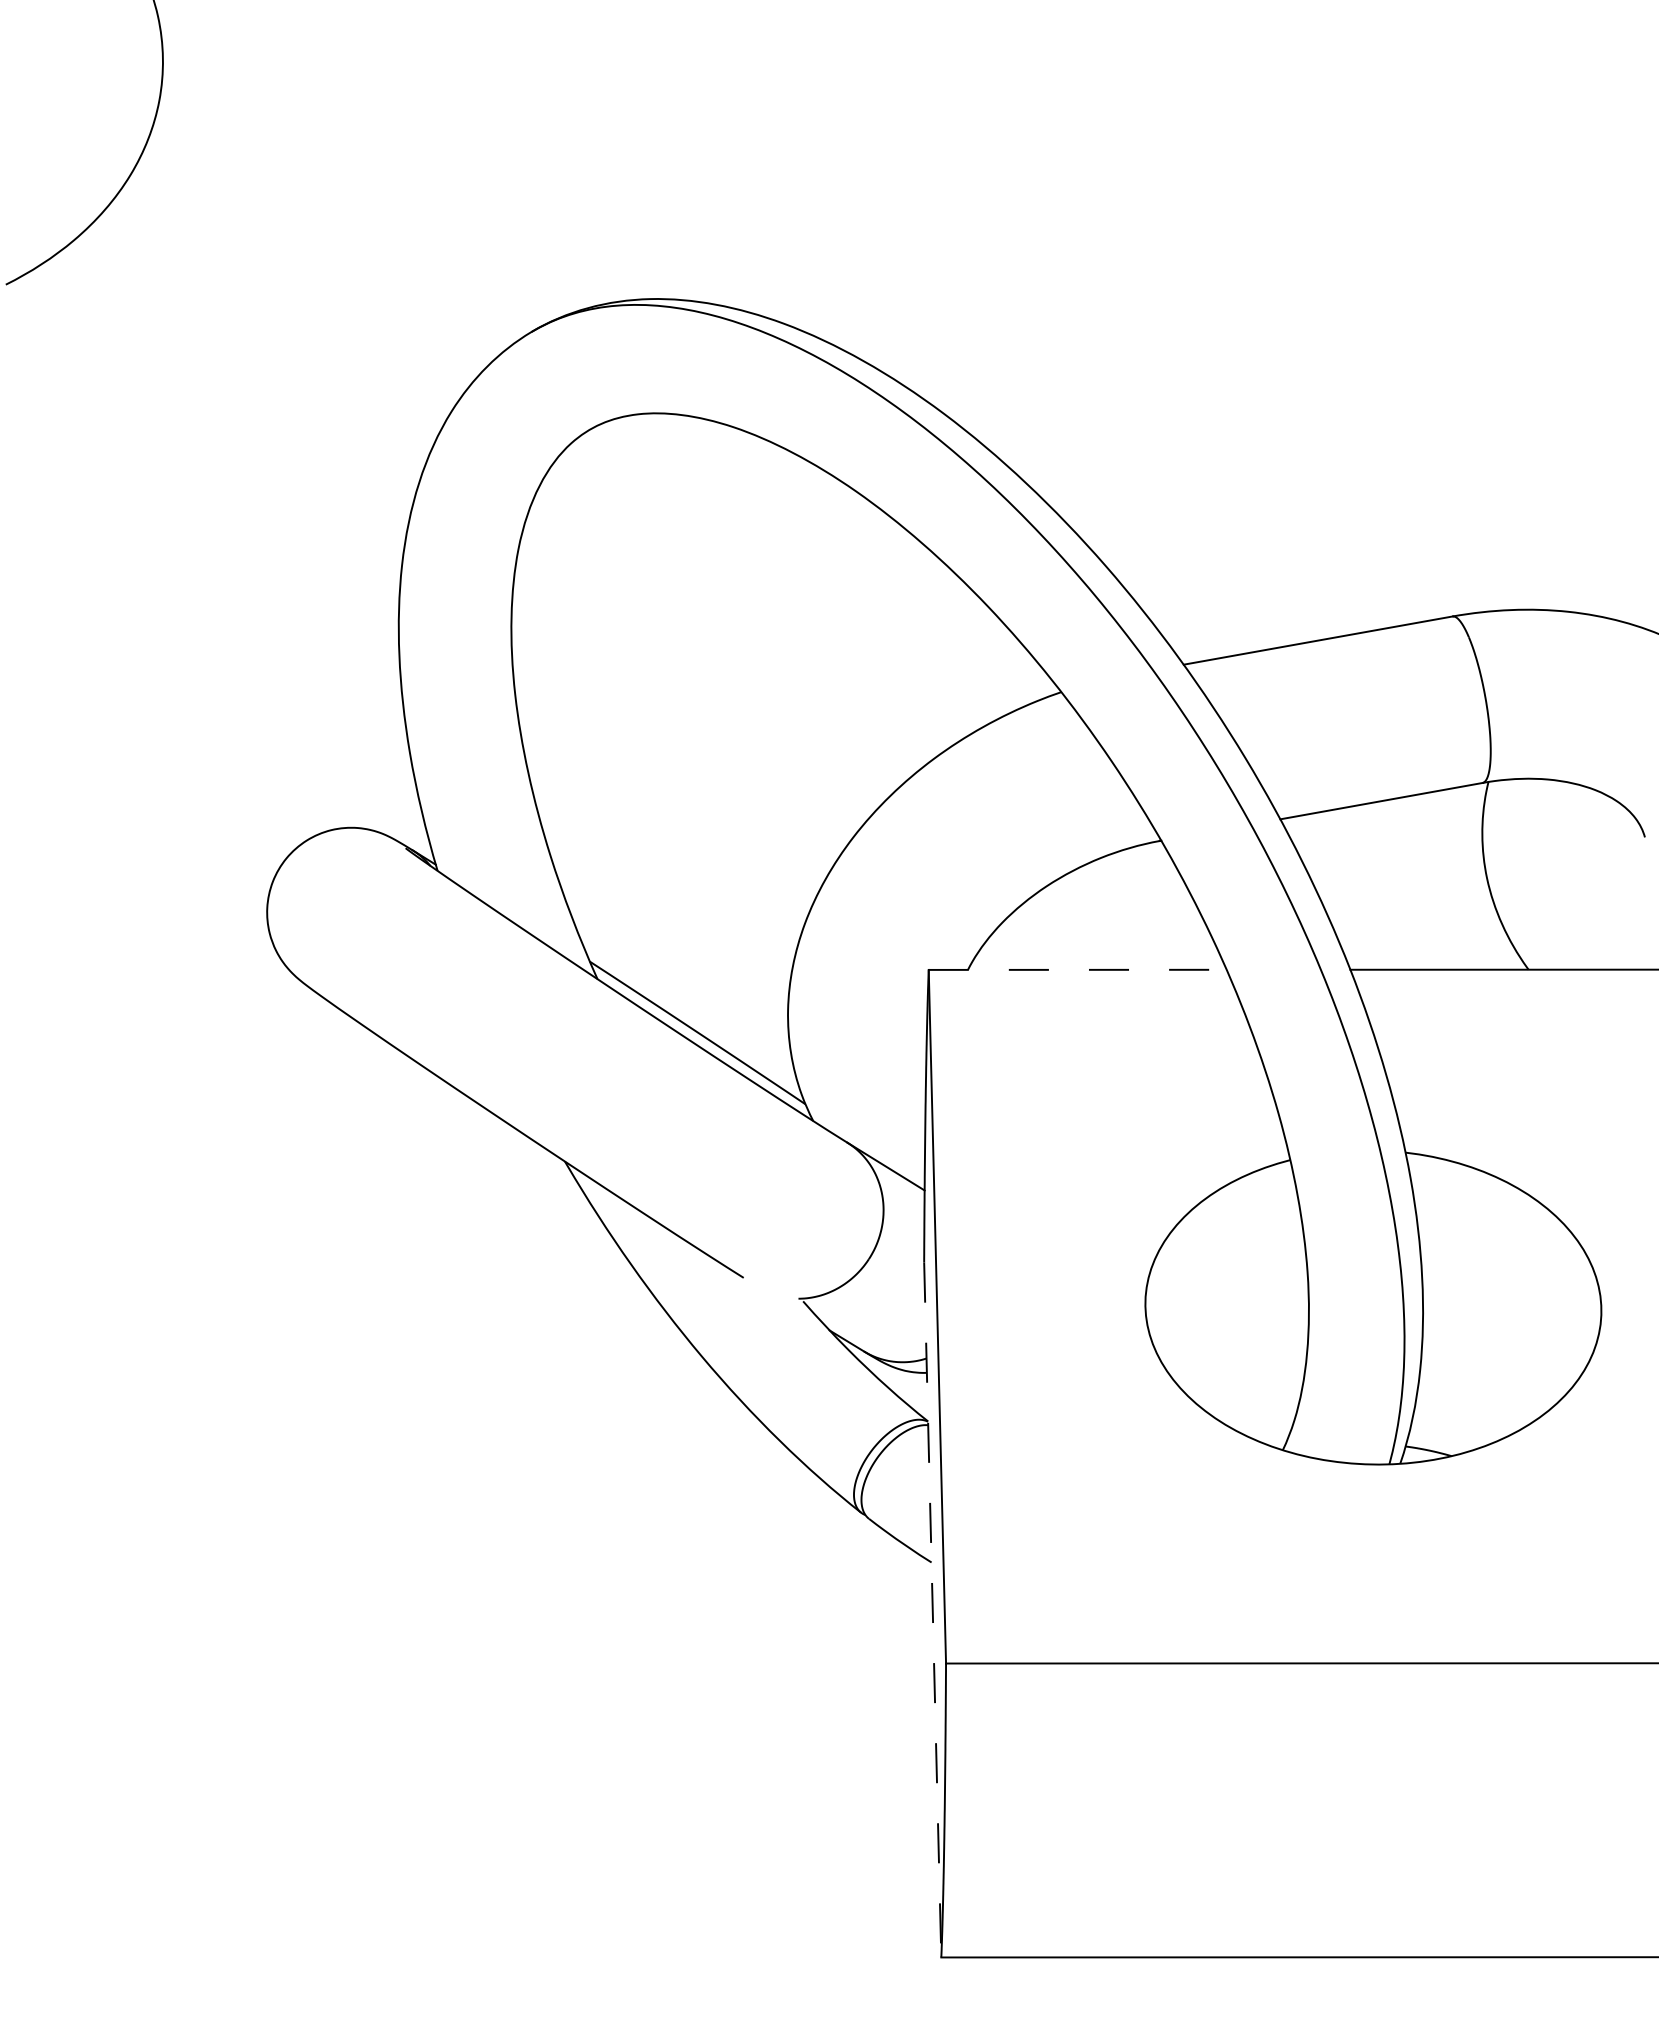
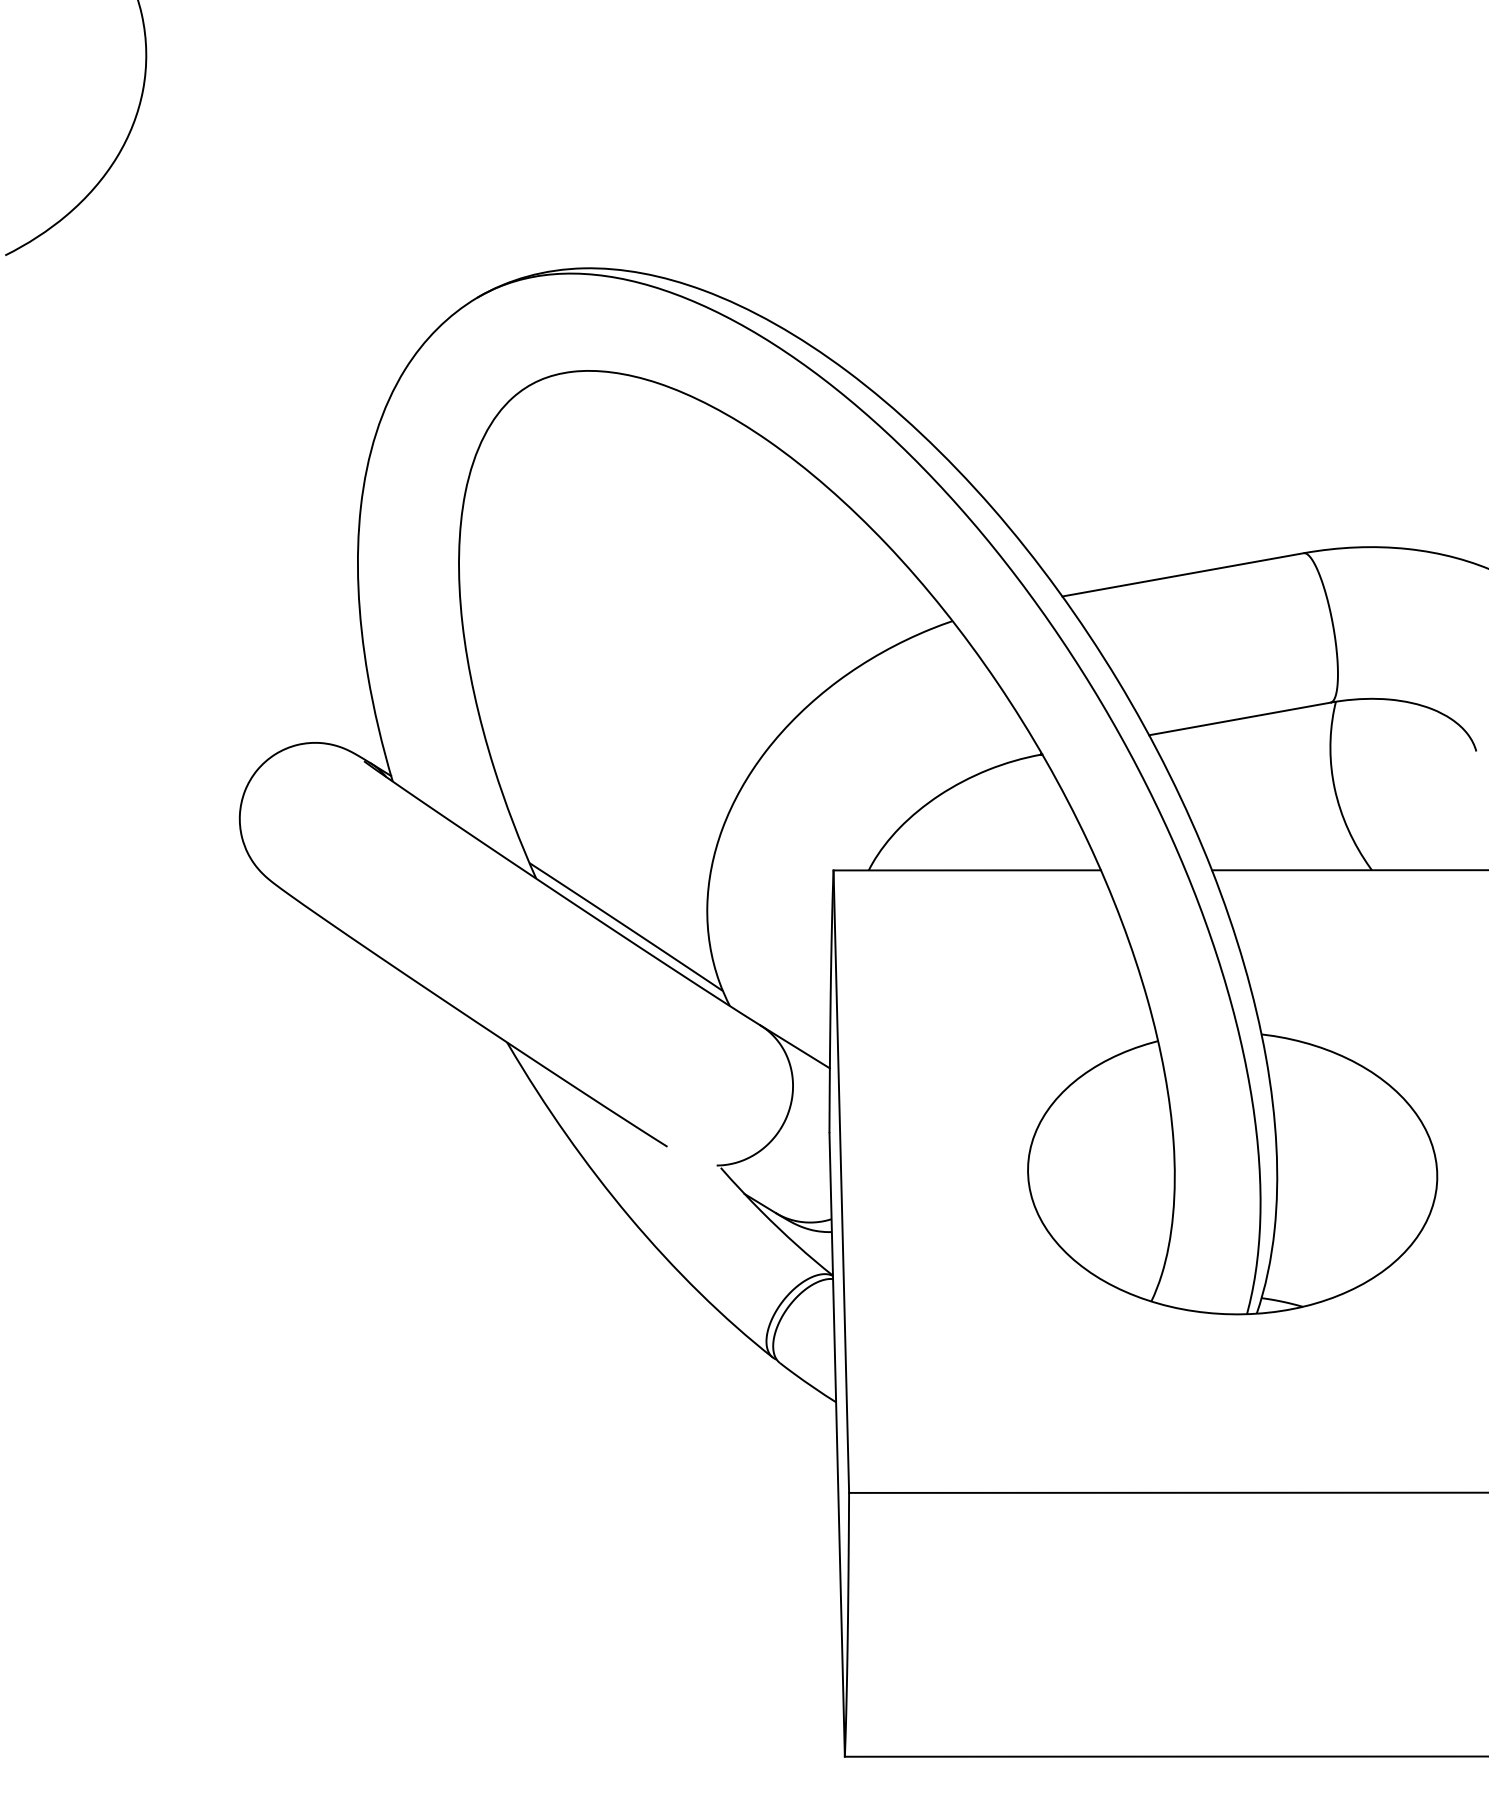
line: (1077, 969) -> (967, 870), dashed -> solid
line: (932, 1610) -> (836, 1445), dashed -> solid

